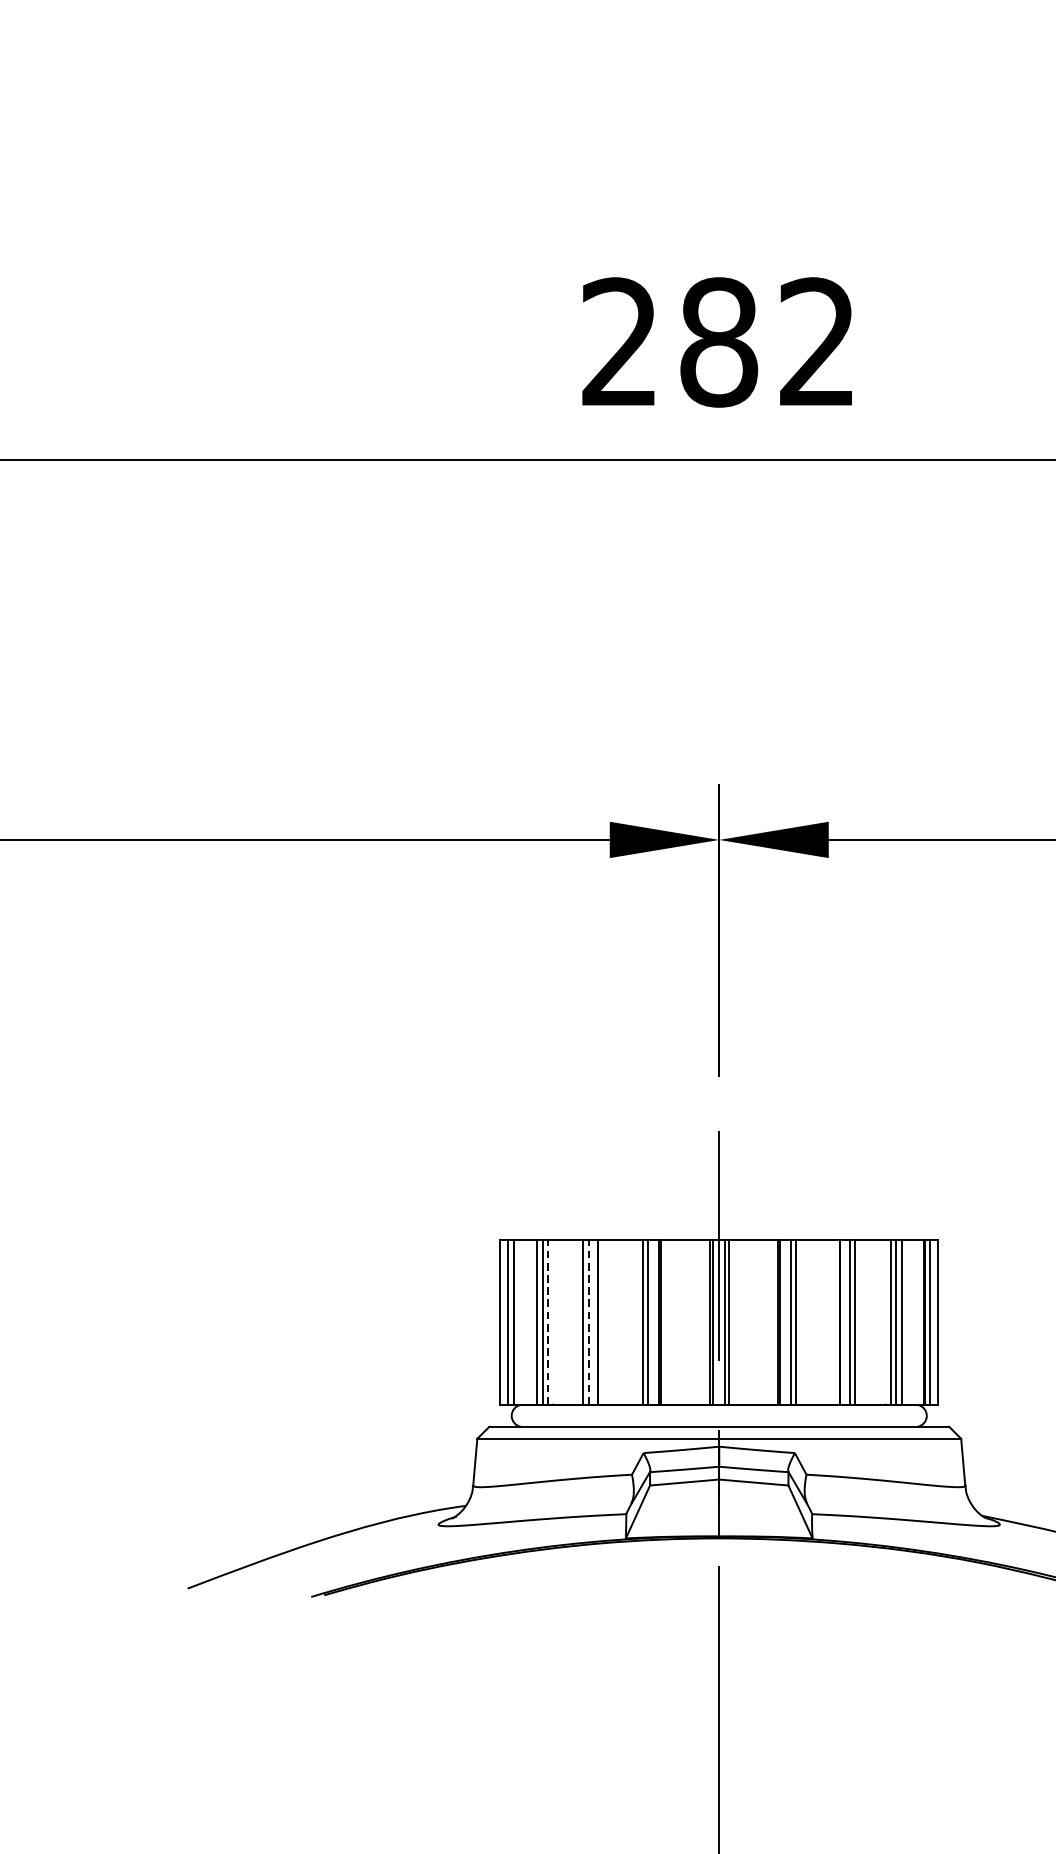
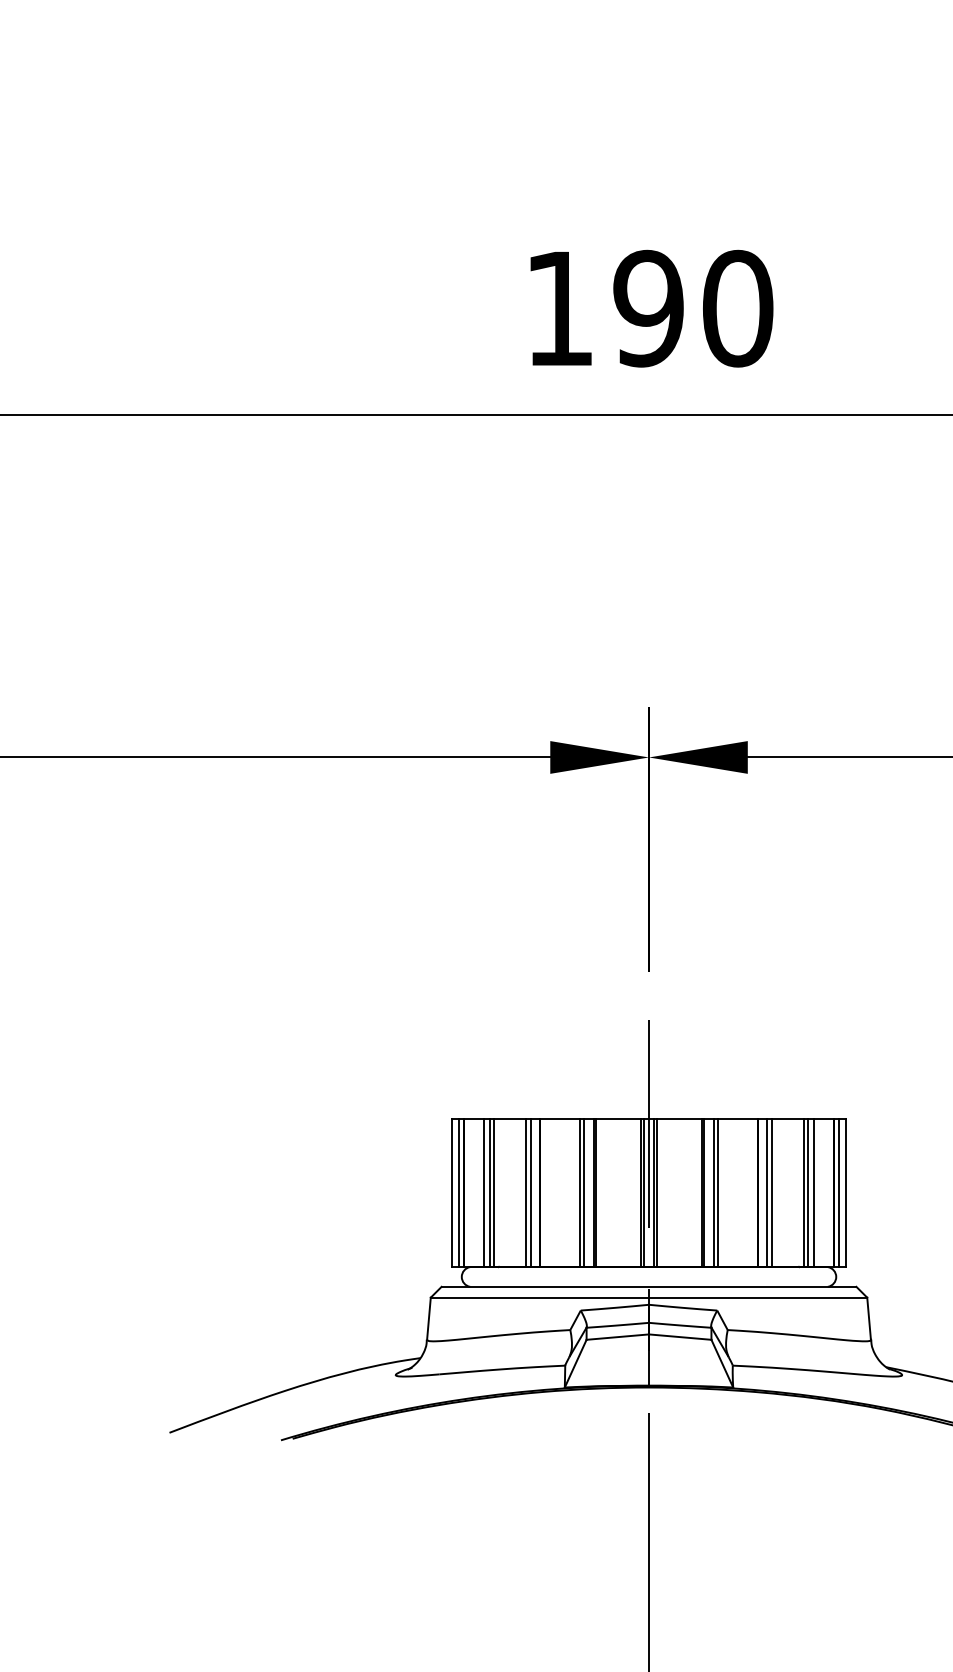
text: (719, 342) -> (649, 308), 282 -> 190
line: (547, 1322) -> (494, 1192), dashed -> solid
line: (588, 1322) -> (531, 1192), dashed -> solid

